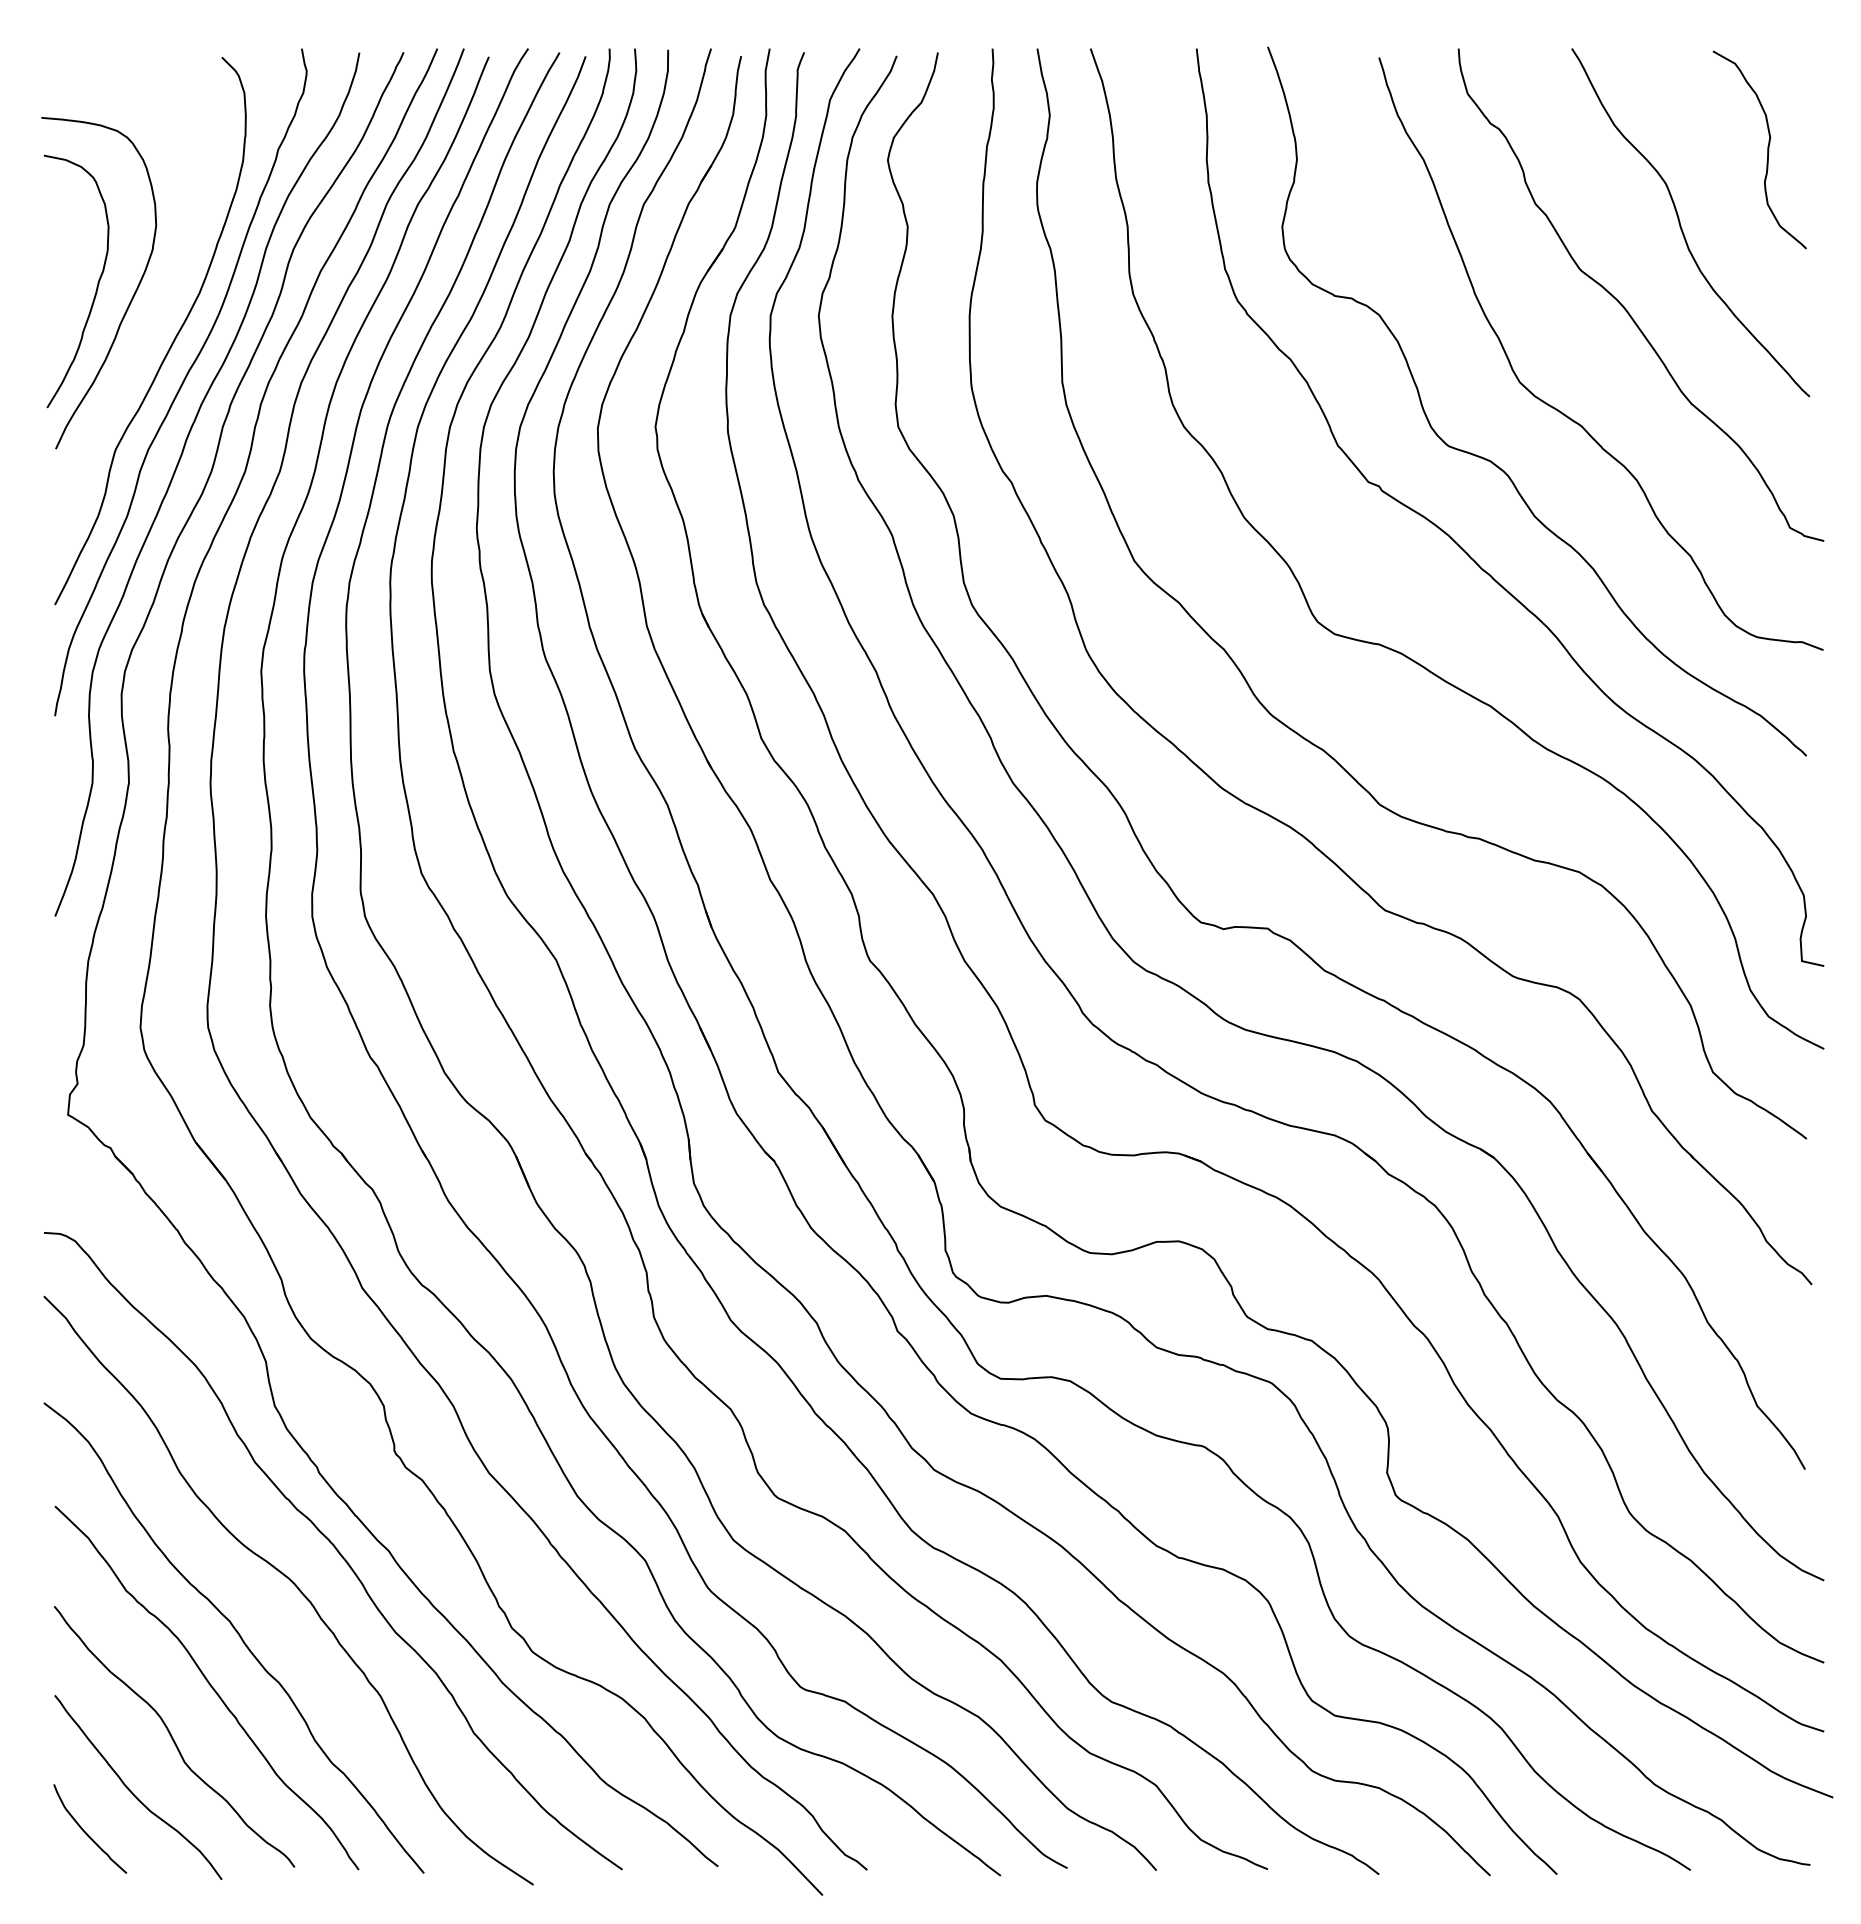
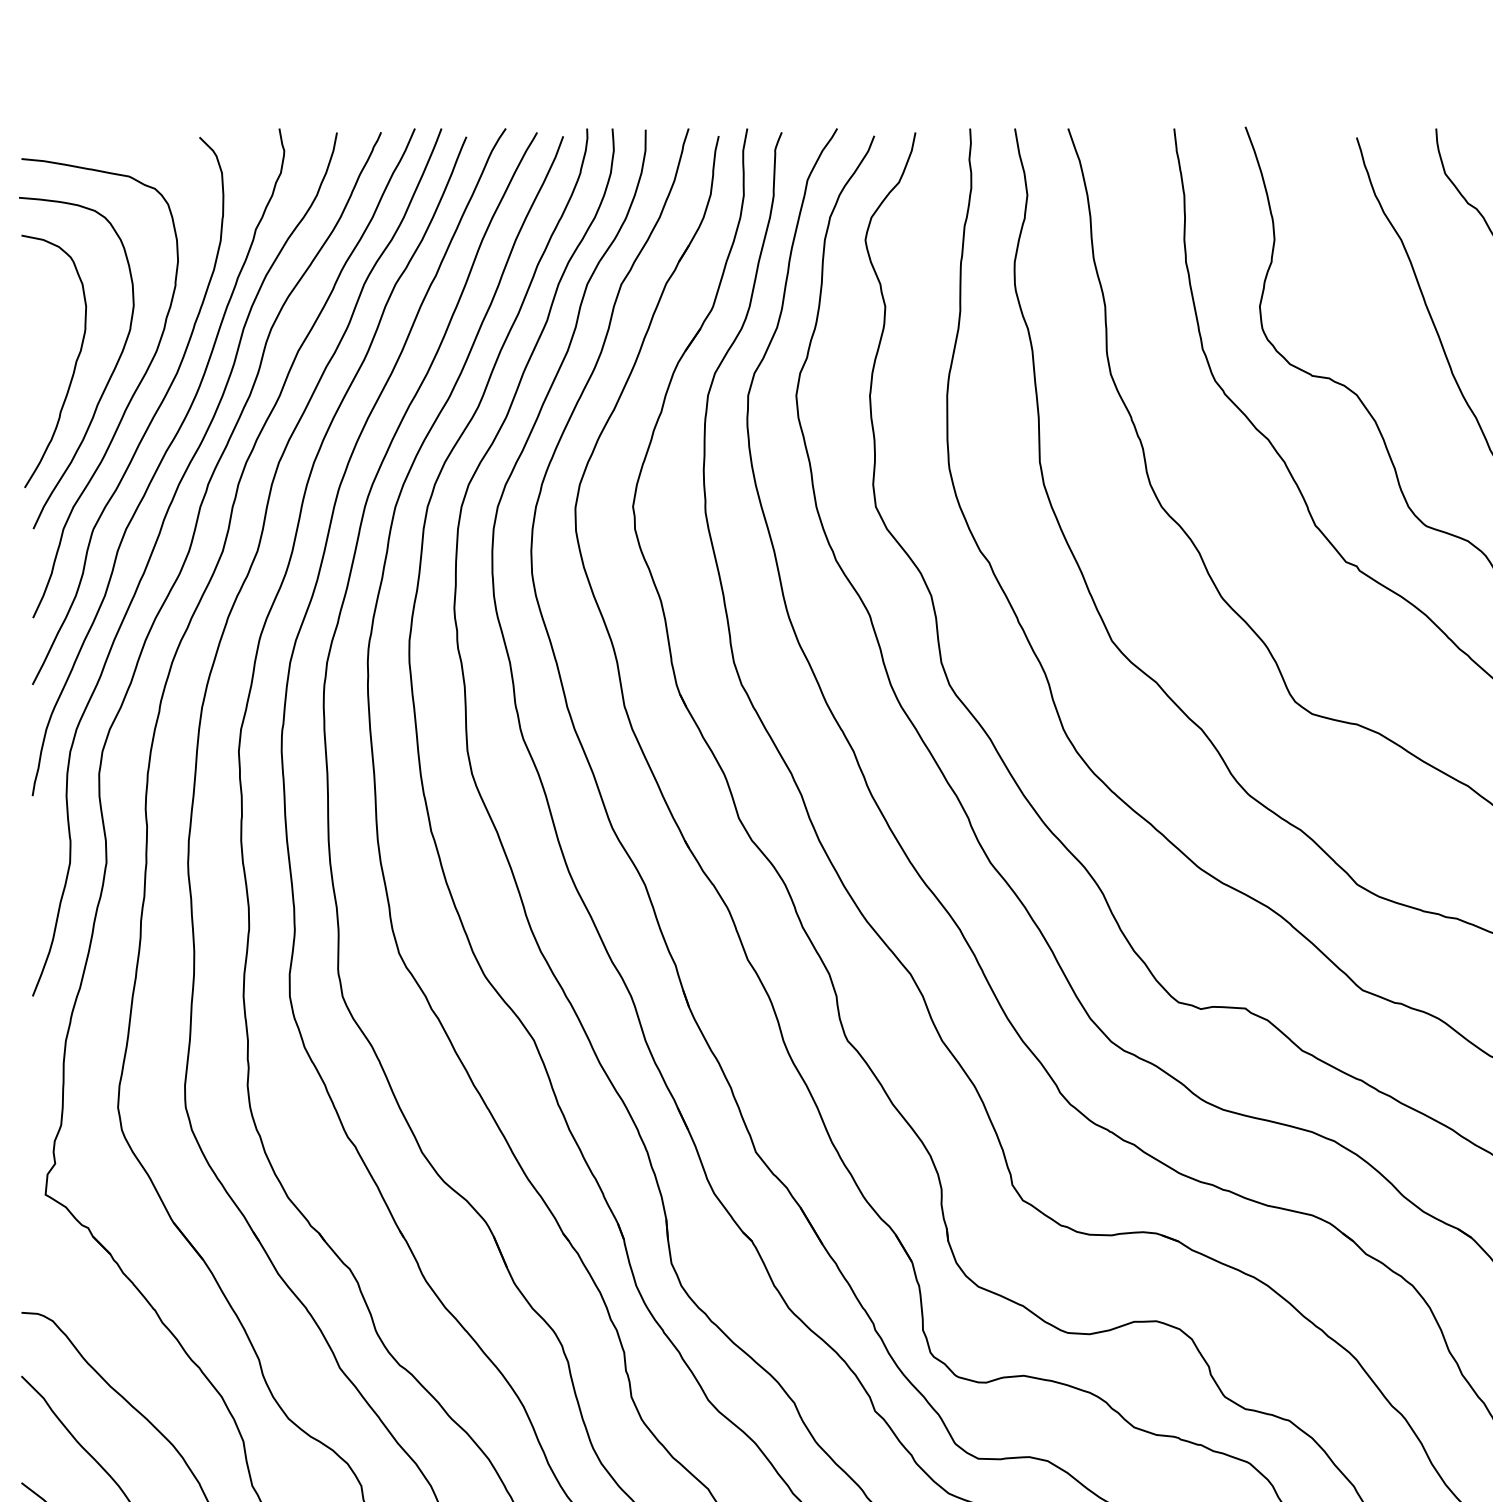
curve: (150, 323) -> (128, 403), added

